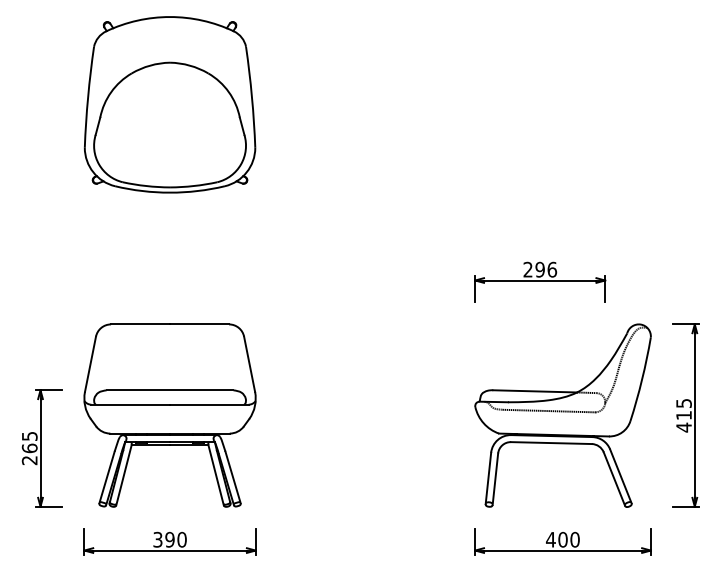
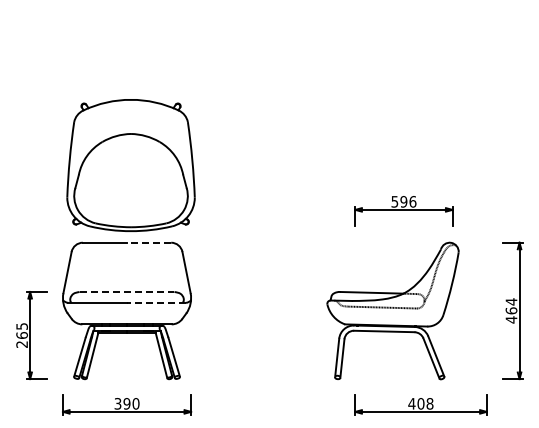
part: (169, 104) -> (130, 165), moved
text: (527, 269) -> (394, 201), 296 -> 596
line: (198, 324) -> (148, 242), solid -> dashed
line: (170, 390) -> (127, 292), solid -> dashed
line: (208, 404) -> (155, 302), solid -> dashed
text: (684, 409) -> (511, 306), 415 -> 464
part: (562, 415) -> (392, 310), moved
text: (574, 539) -> (429, 403), 400 -> 408

